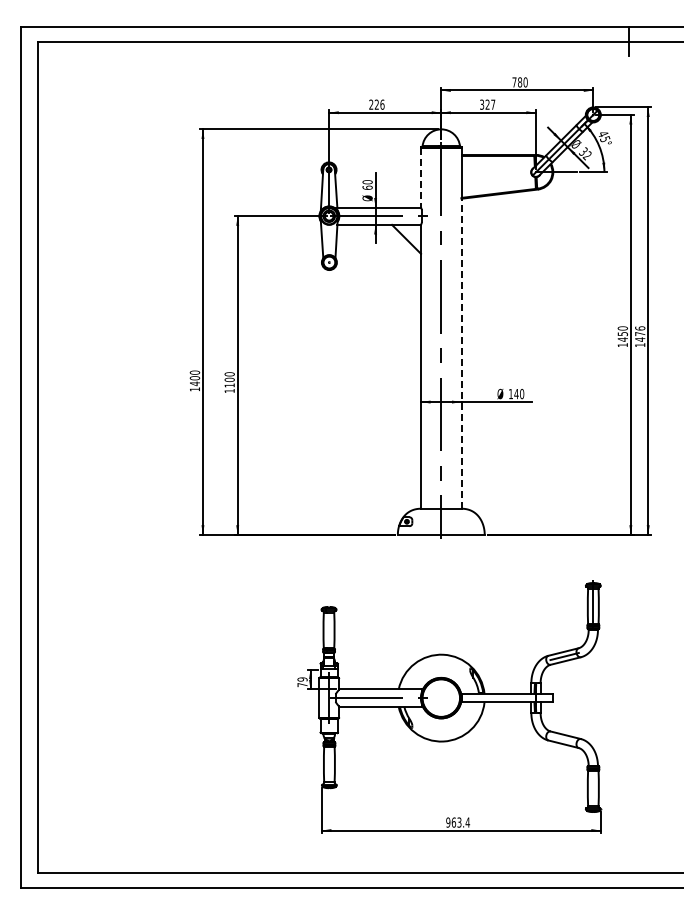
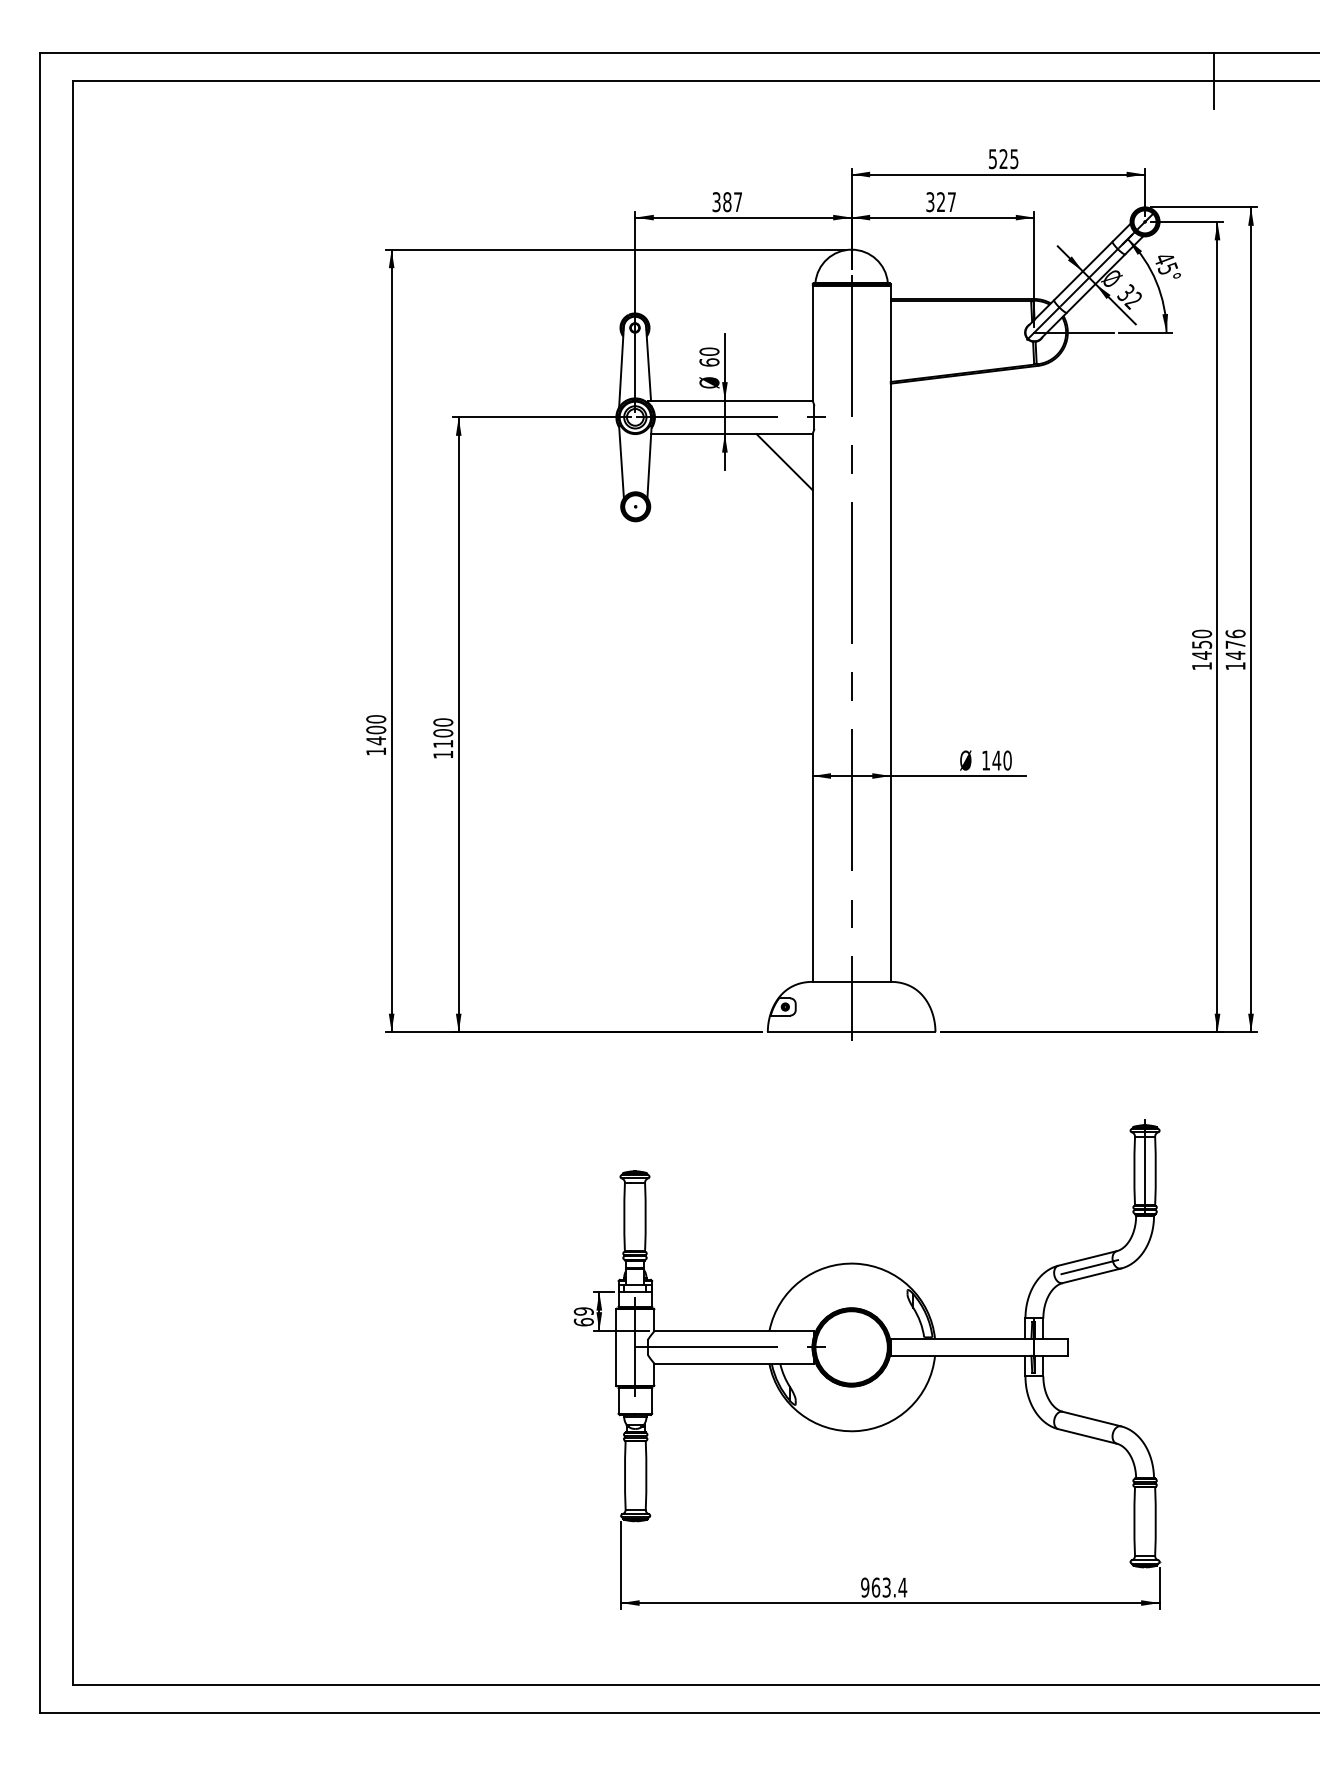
text: (519, 82) -> (1002, 159), 780 -> 525
text: (376, 104) -> (726, 201), 226 -> 387
line: (421, 177) -> (813, 342), dashed -> solid
line: (461, 353) -> (890, 682), dashed -> solid
text: (302, 684) -> (583, 1321), 79 -> 69

